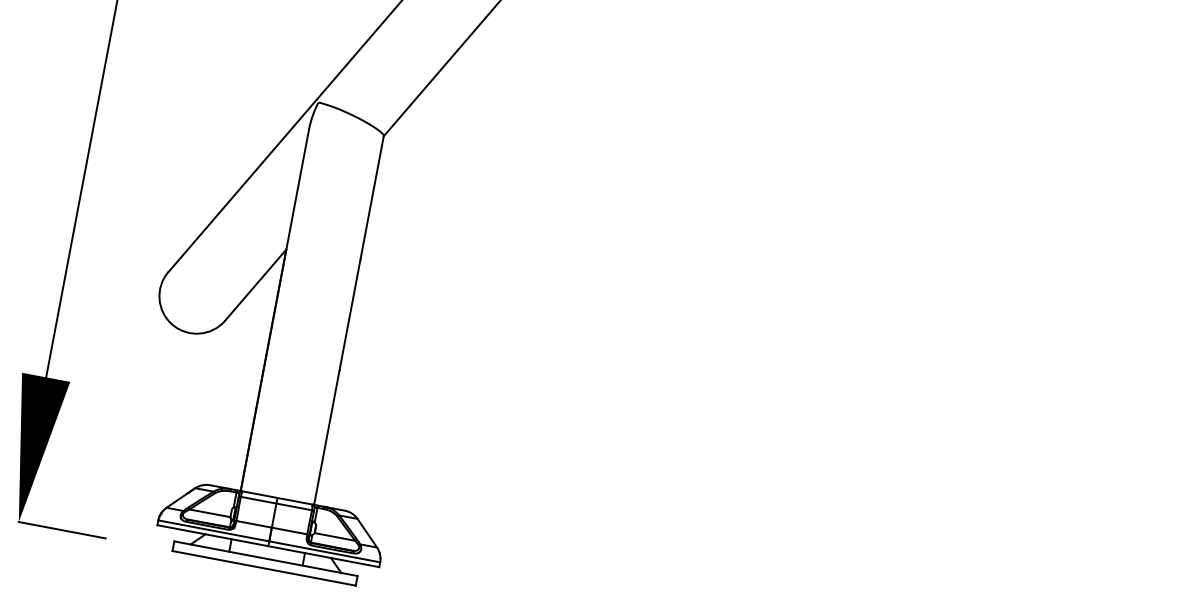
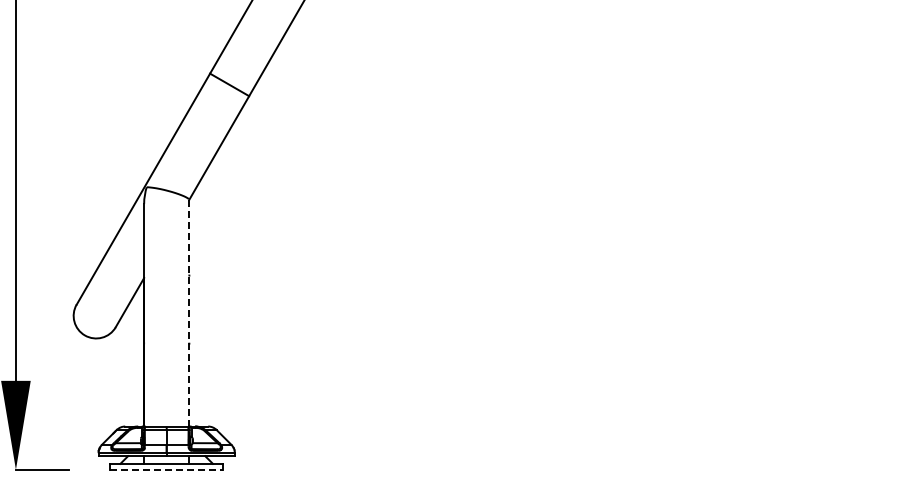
line: (349, 319) -> (189, 312), solid -> dashed
line: (265, 568) -> (167, 469), solid -> dashed

